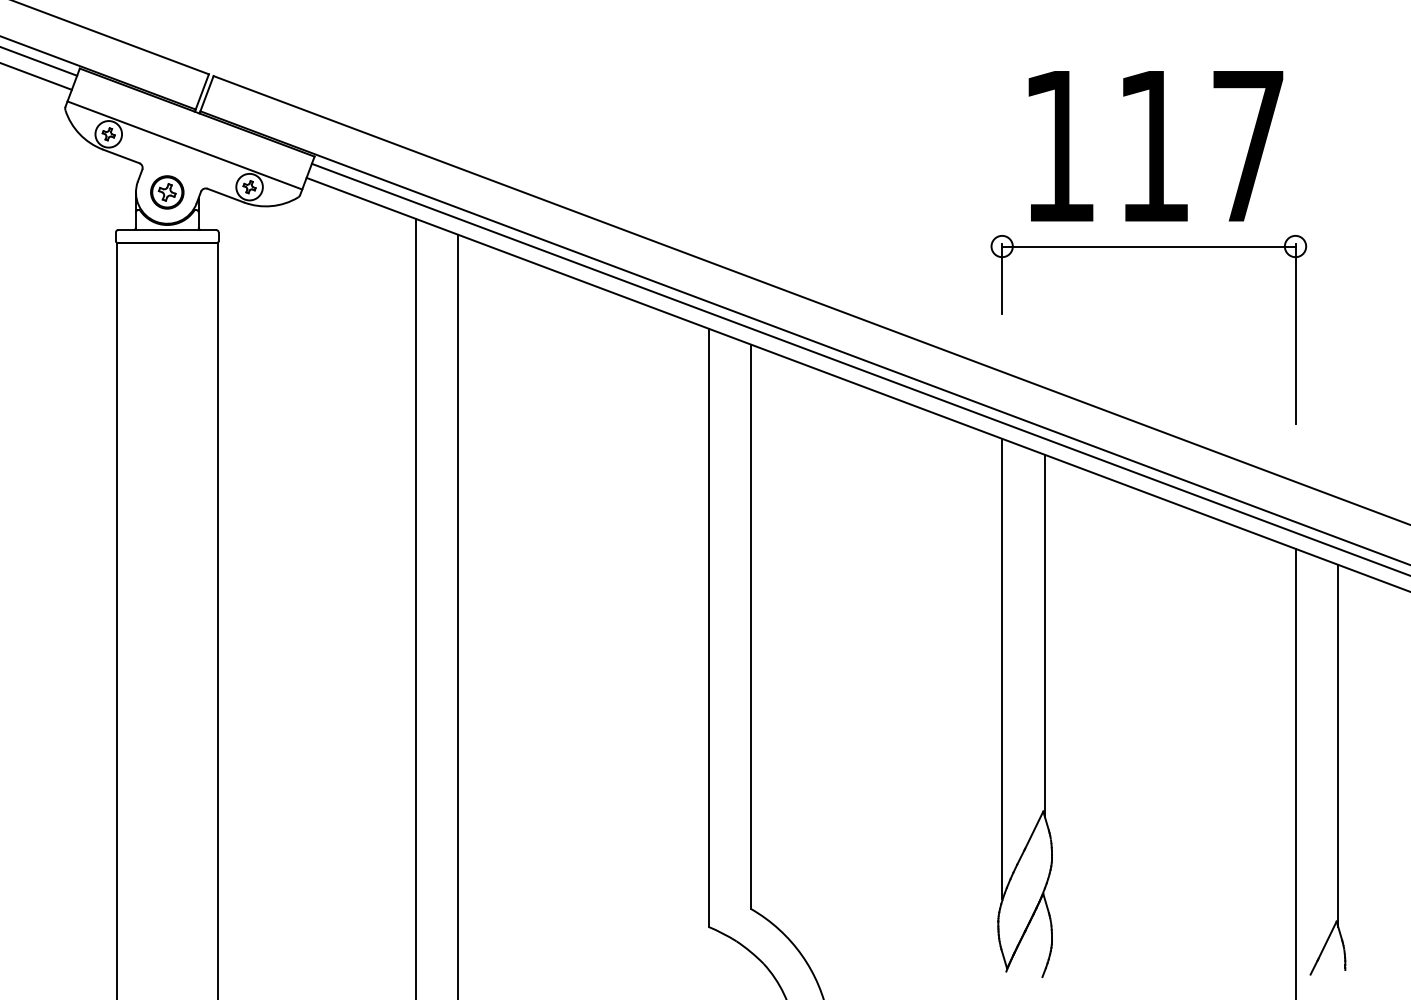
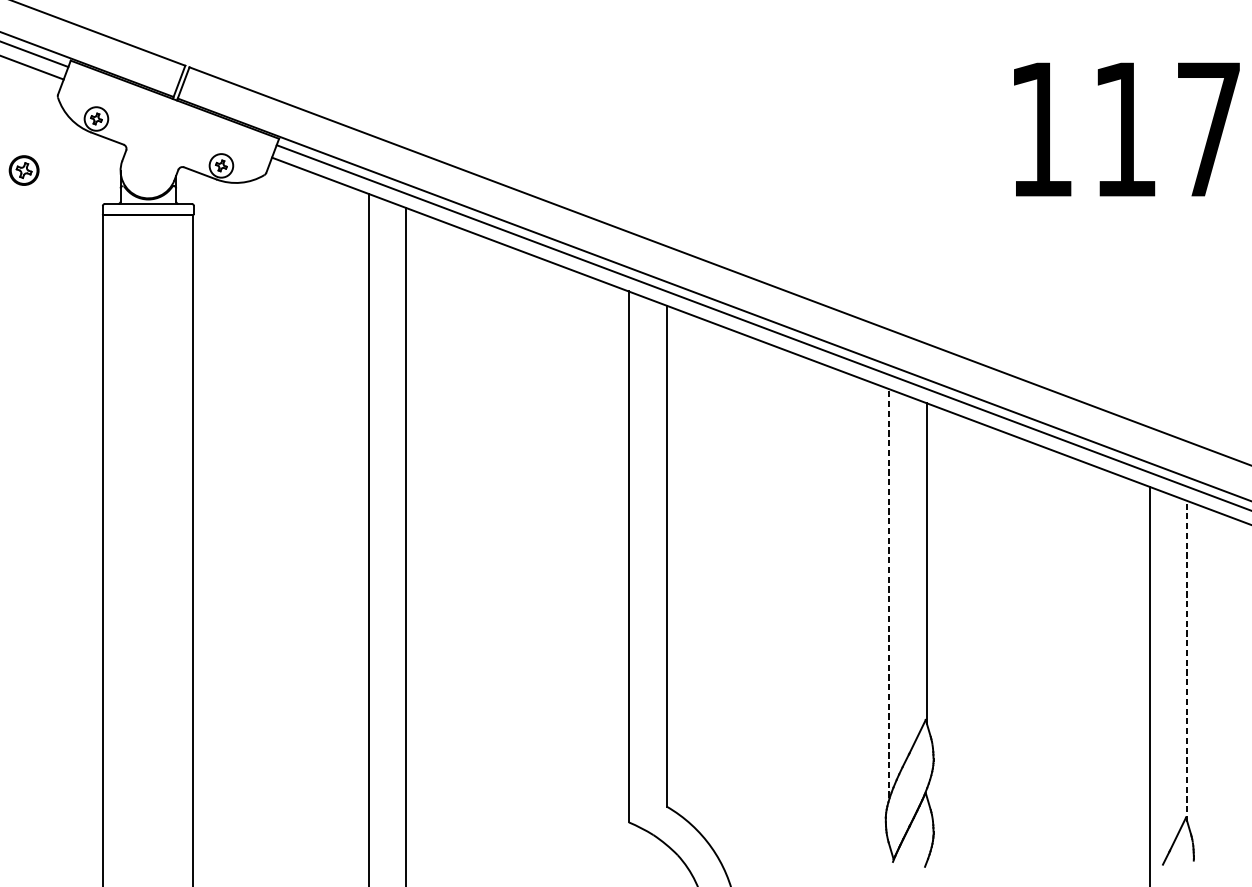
line: (184, 145) -> (163, 128), removed
text: (1155, 146) -> (1126, 129), moved
part: (167, 192) -> (24, 170), moved
part: (1148, 247) -> (1019, 219), removed
line: (1002, 668) -> (889, 593), solid -> dashed
line: (1338, 745) -> (1187, 661), solid -> dashed

